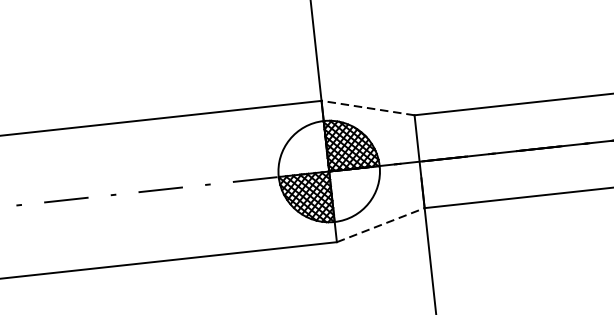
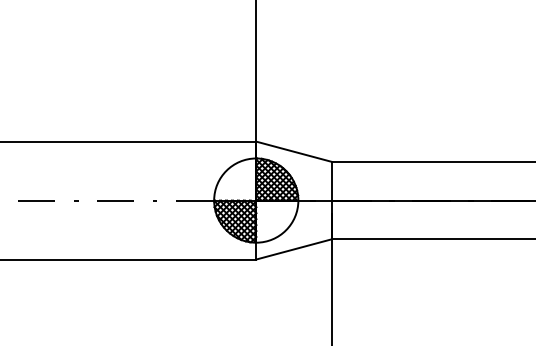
line: (367, 107) -> (293, 151), dashed -> solid
line: (381, 225) -> (294, 249), dashed -> solid

